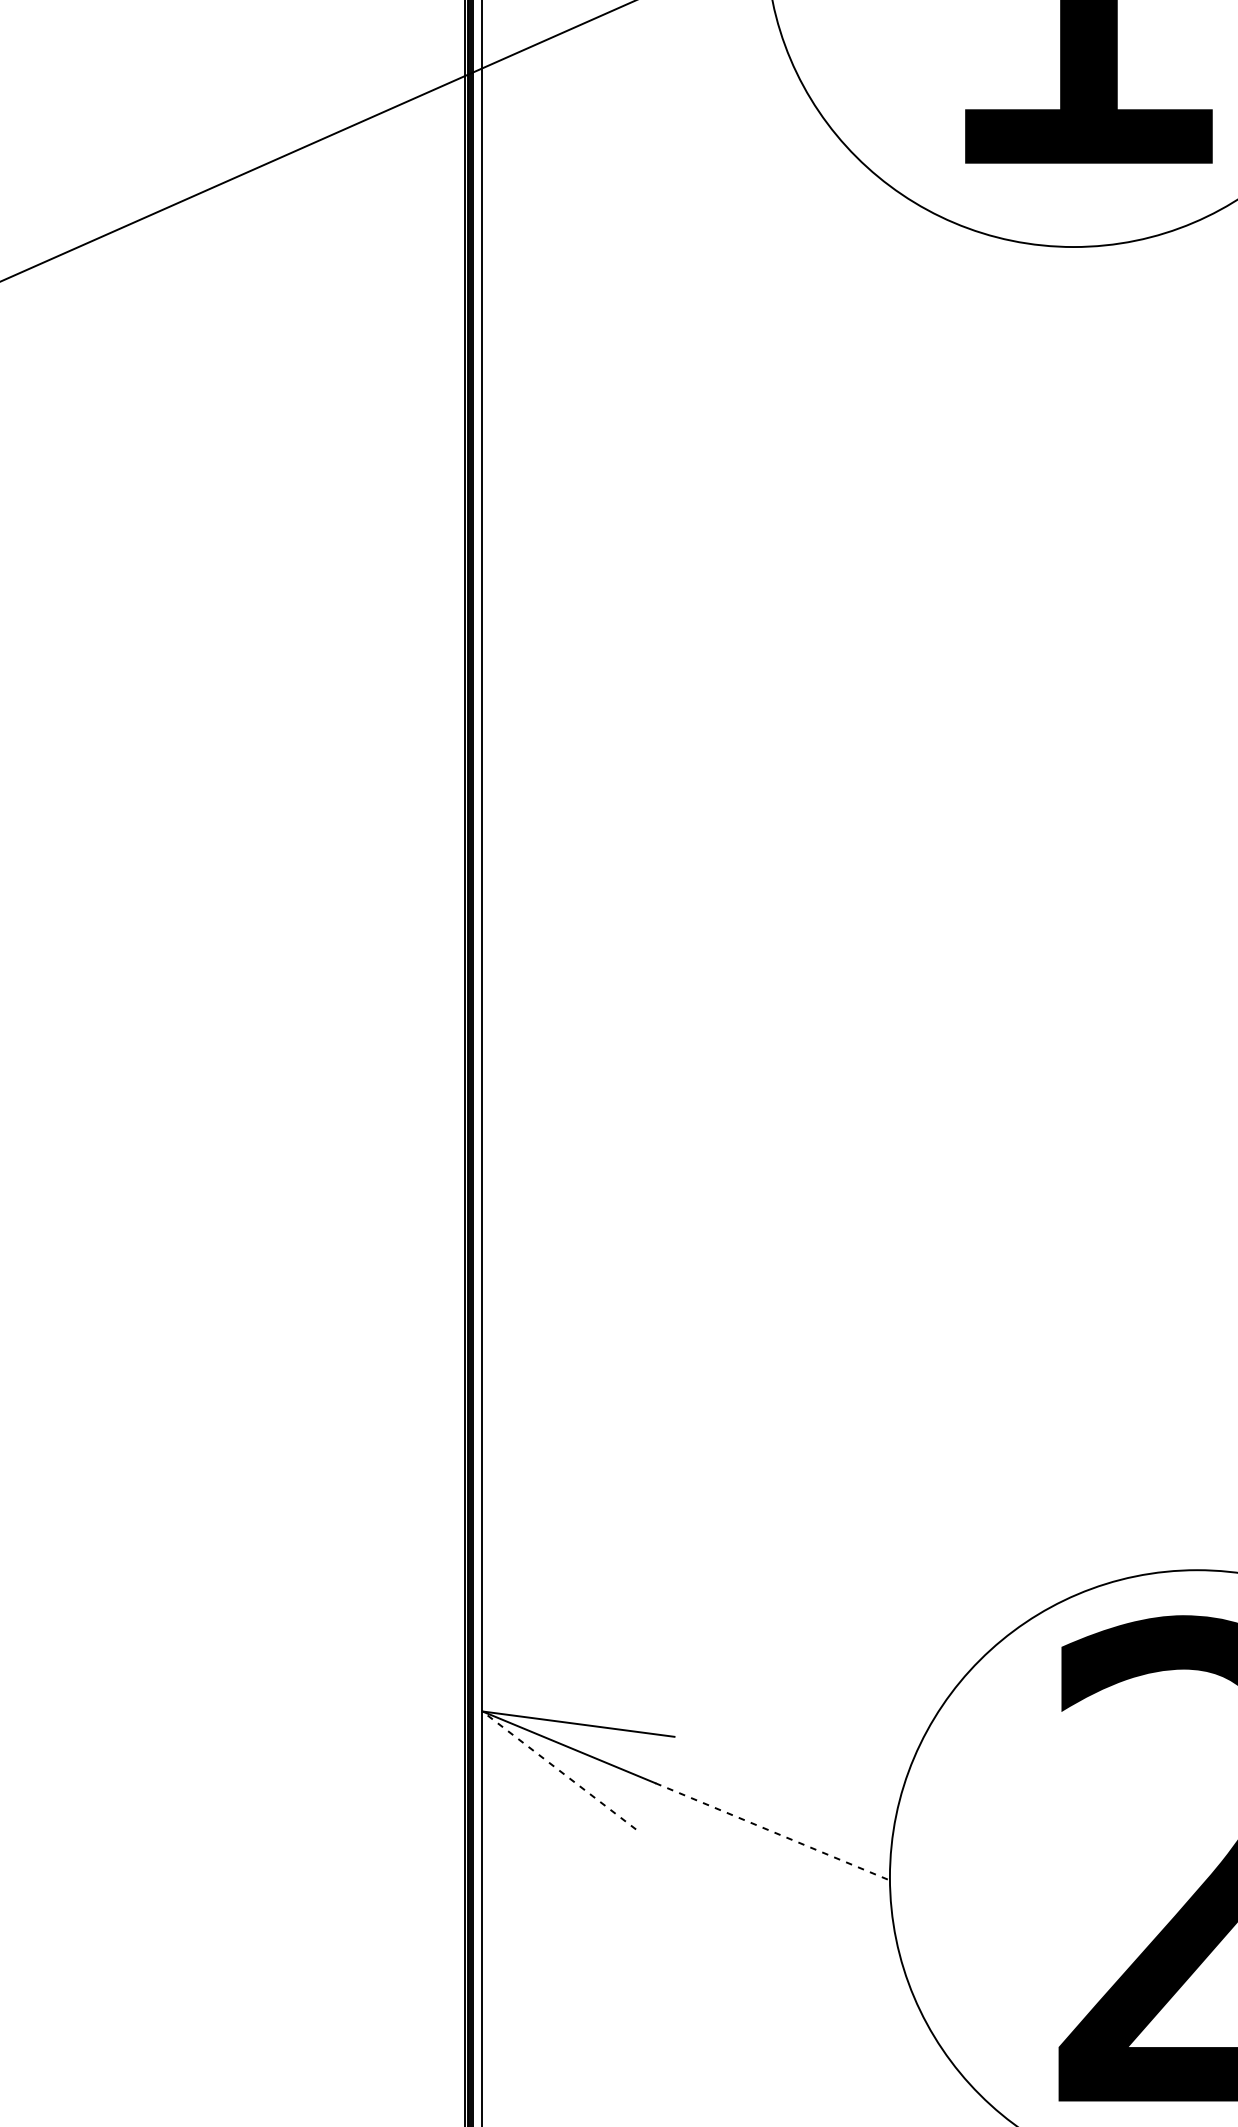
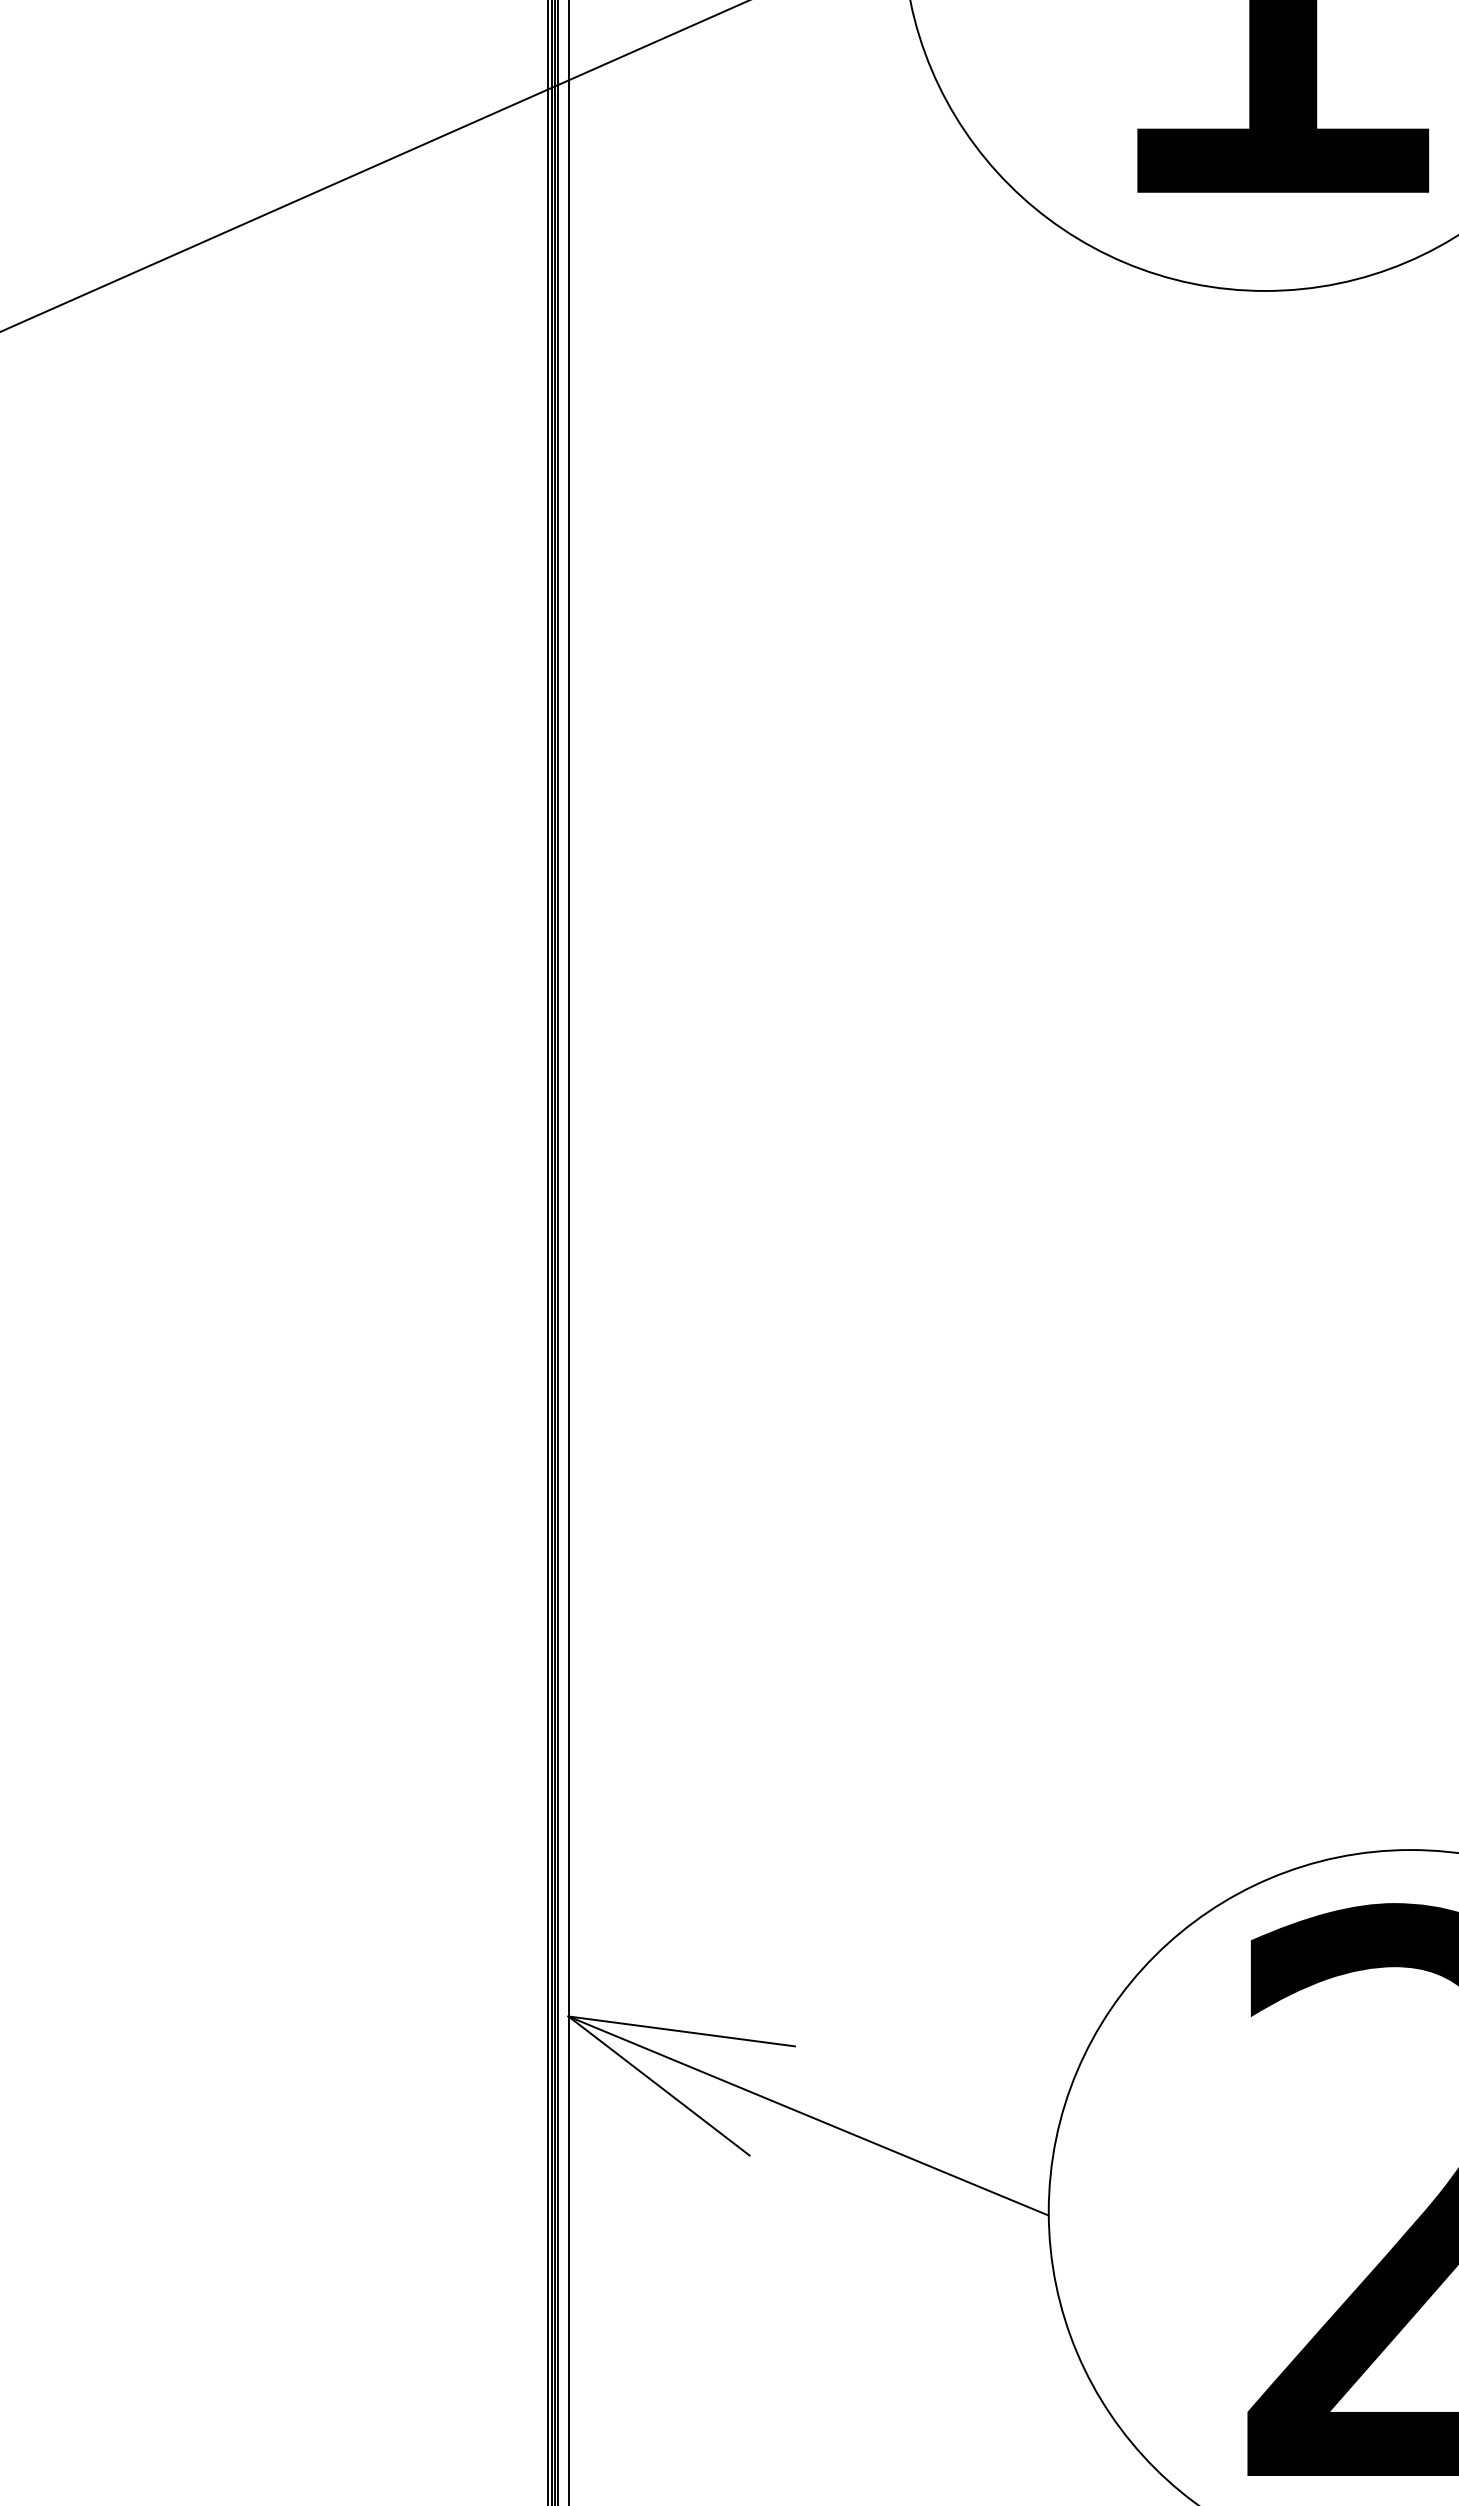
line: (558, 1770) -> (658, 2085), dashed -> solid
line: (772, 1831) -> (910, 2158), dashed -> solid

